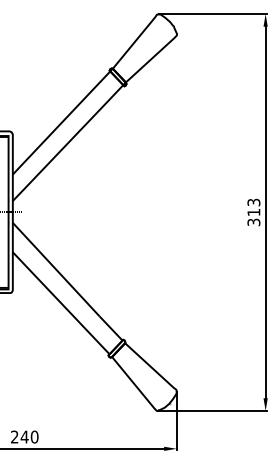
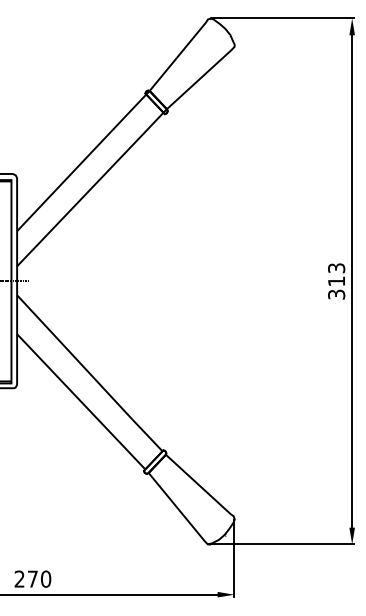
text: (24, 436) -> (32, 578), 240 -> 270

